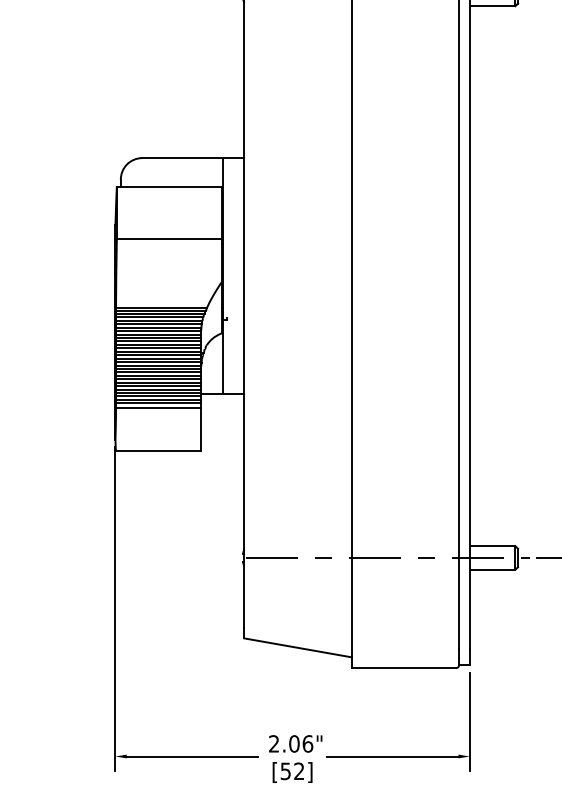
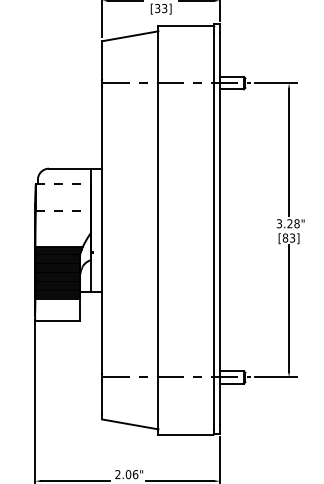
line: (169, 186) -> (63, 183), solid -> dashed
line: (169, 238) -> (63, 210), solid -> dashed

